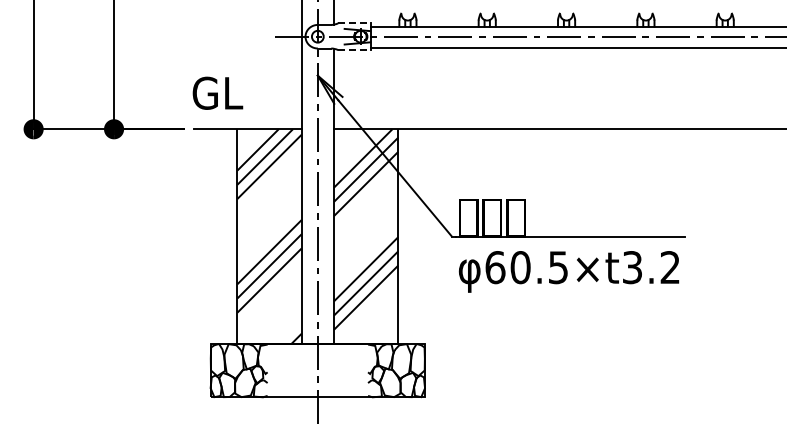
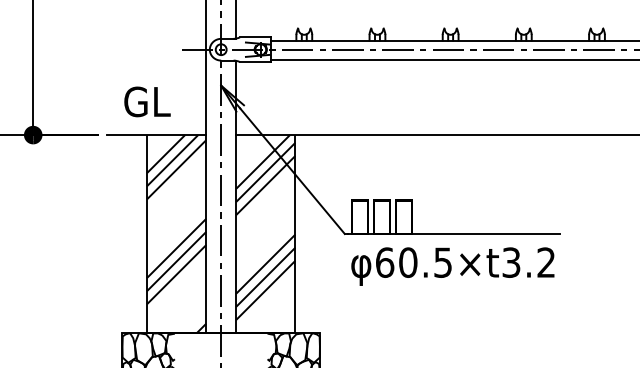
line: (354, 23) -> (255, 37), dashed -> solid
line: (354, 50) -> (255, 62), dashed -> solid
text: (217, 92) -> (147, 101), moved

